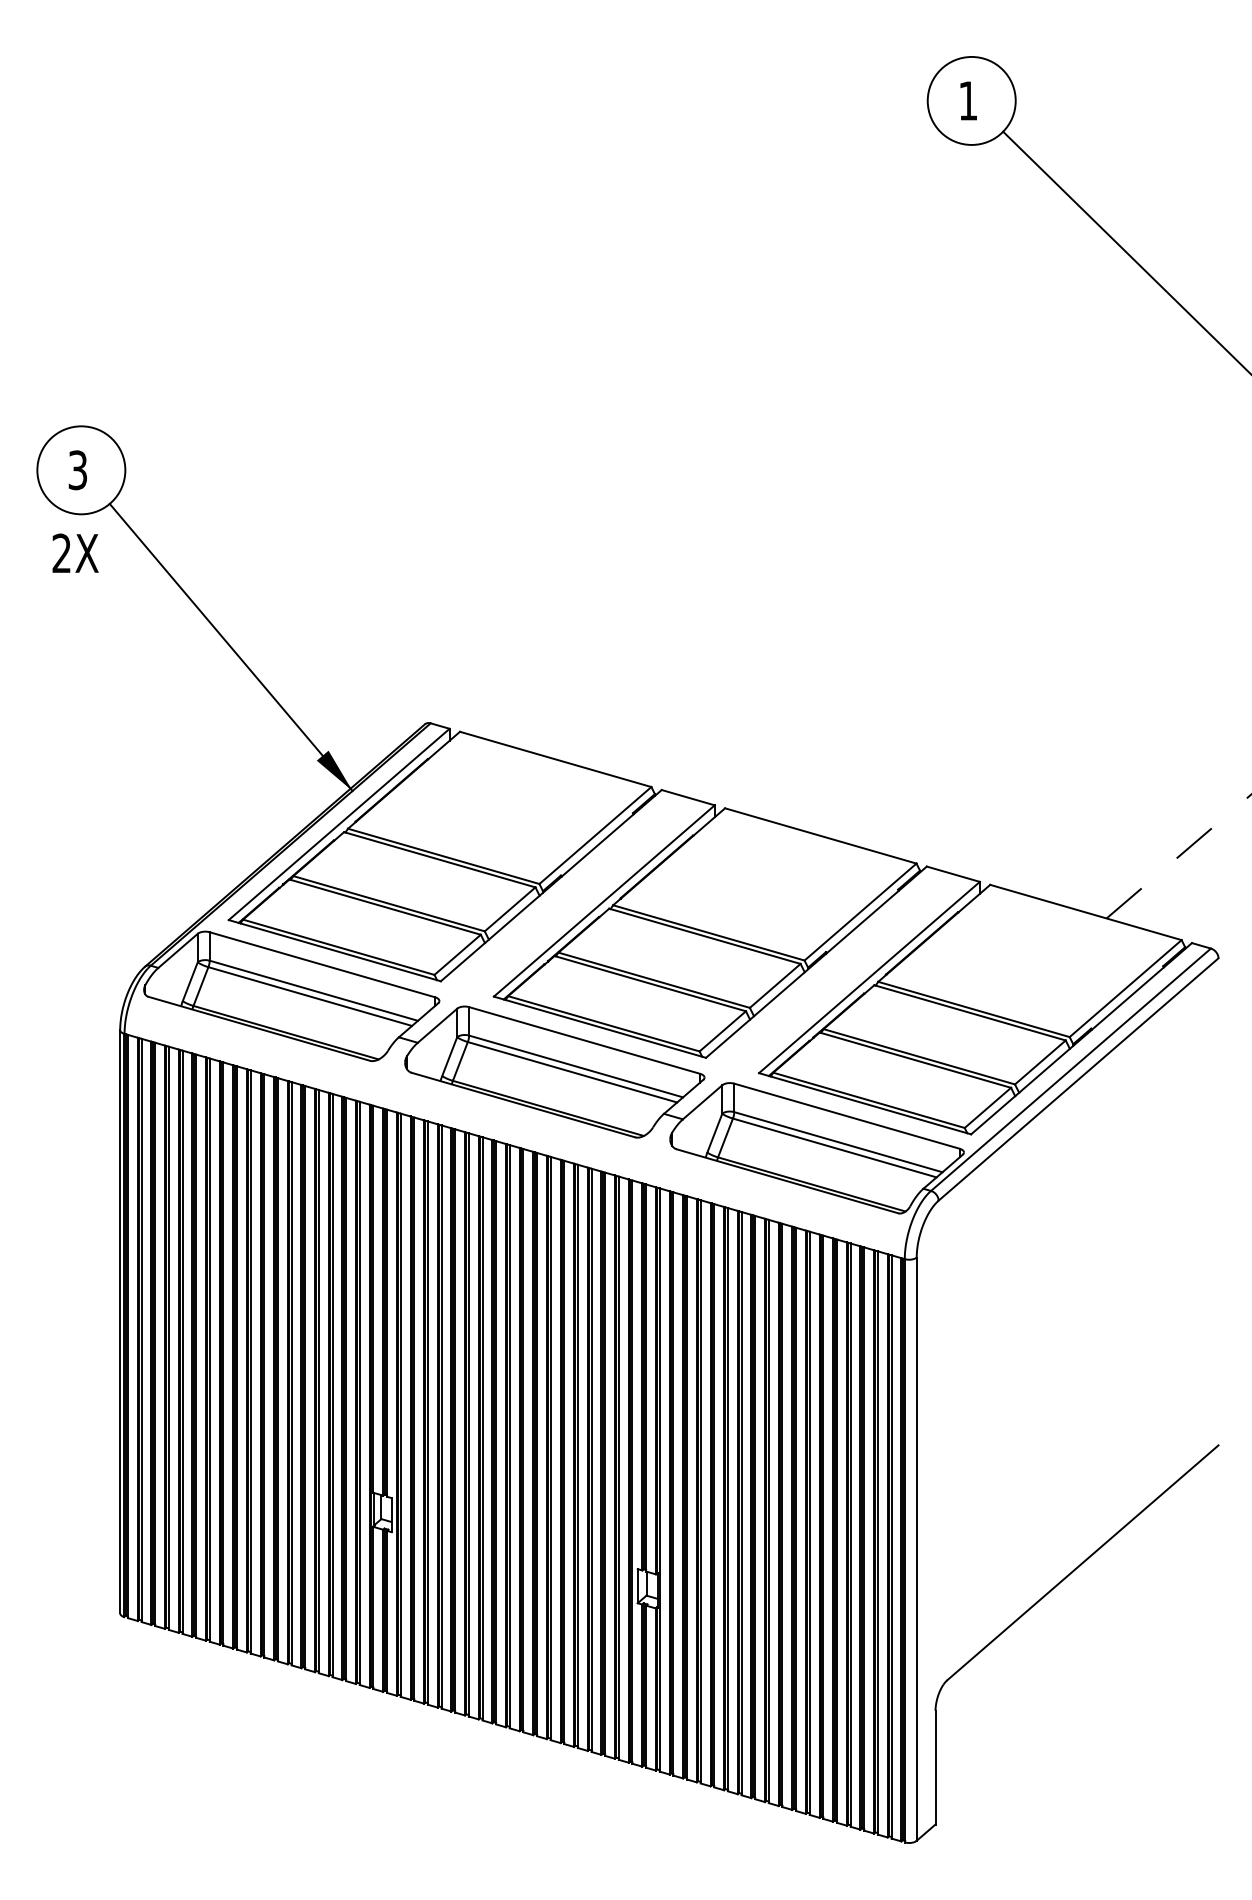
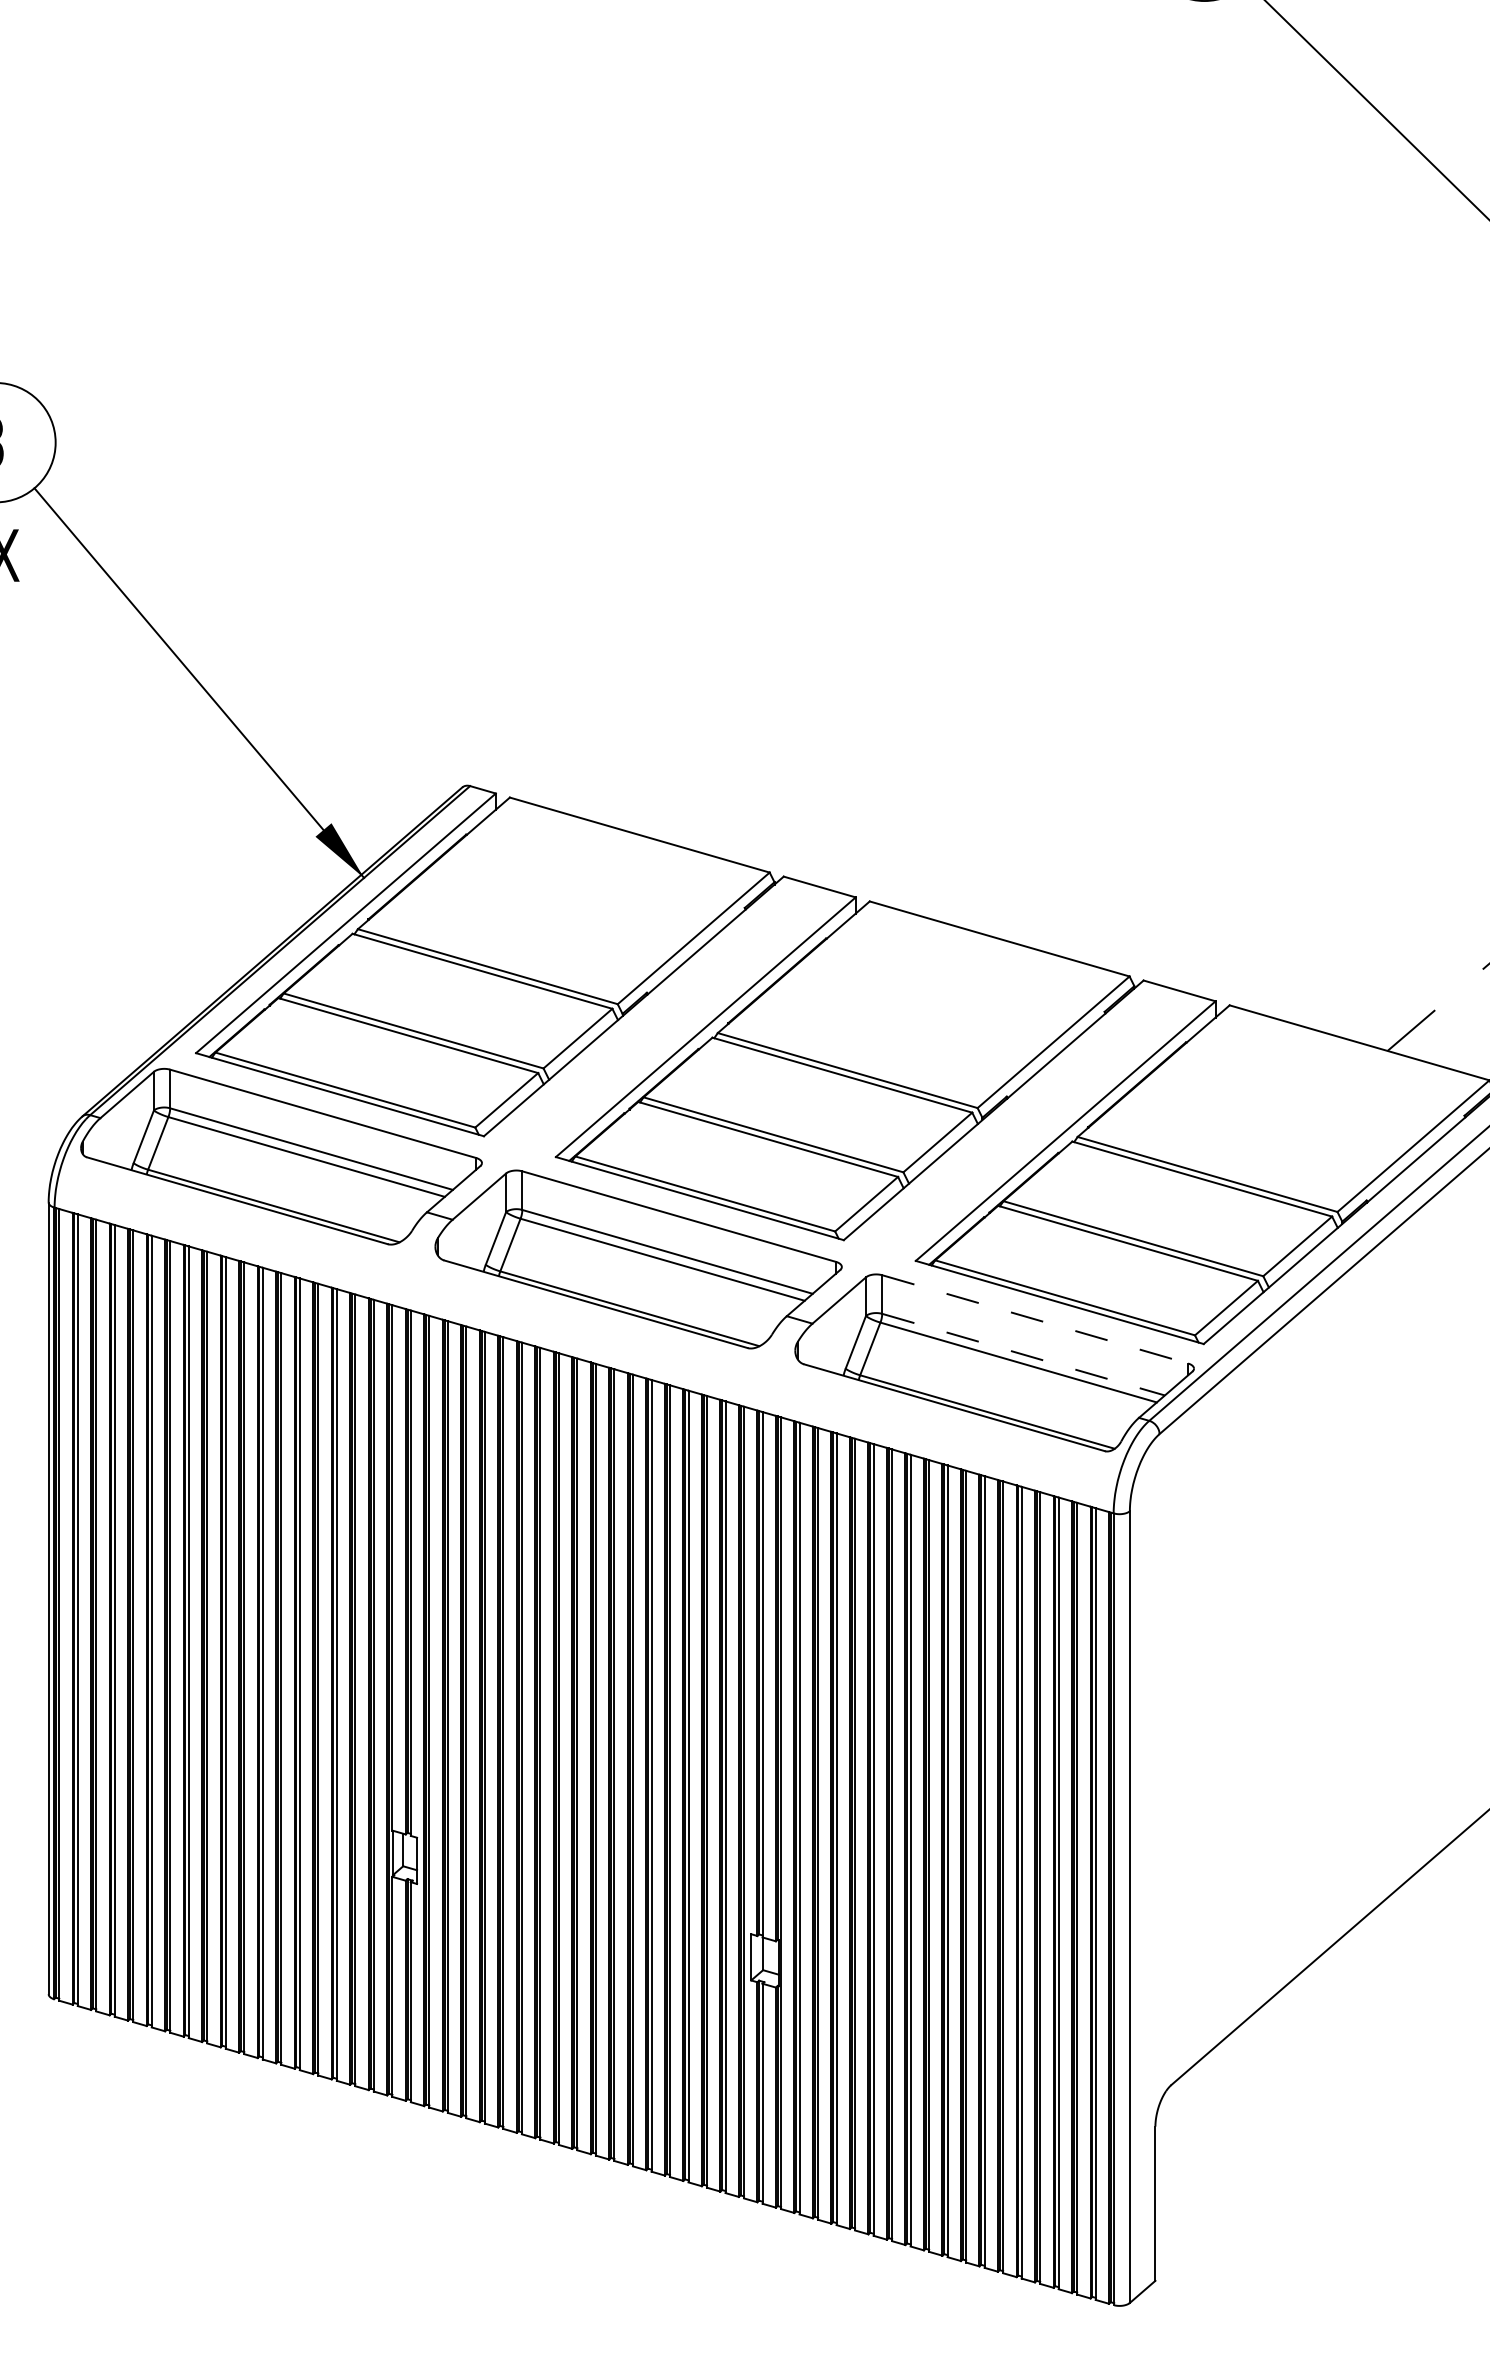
line: (847, 1116) -> (1035, 1319), solid -> dashed
line: (838, 1142) -> (1023, 1355), solid -> dashed

